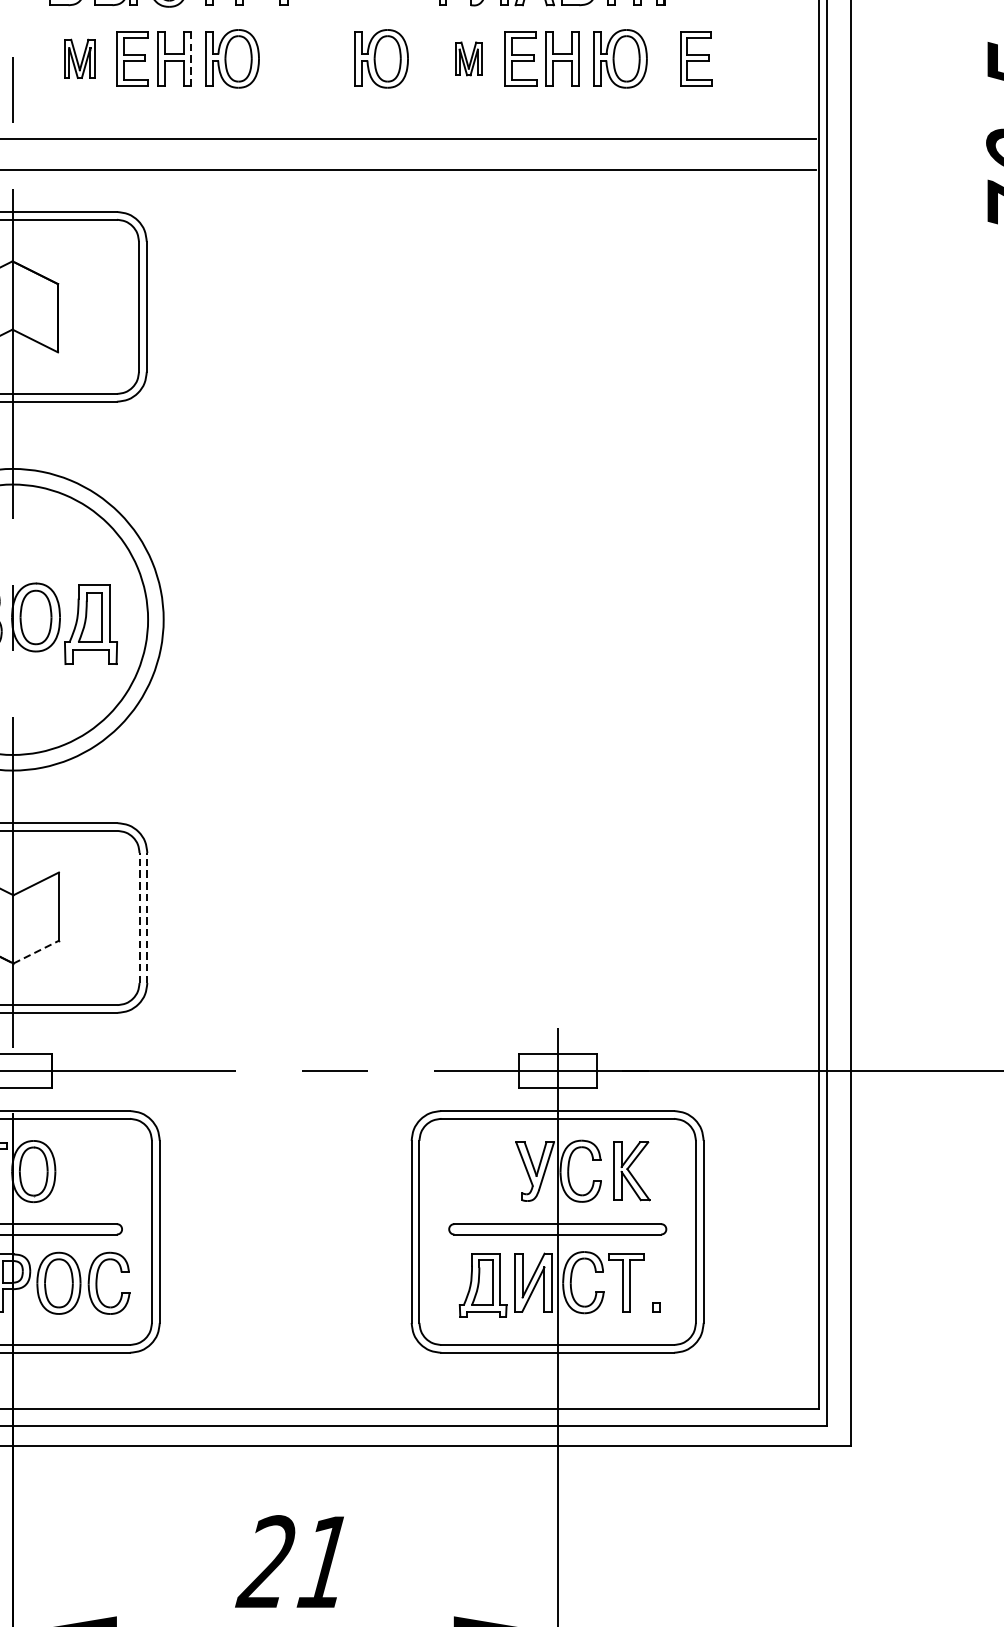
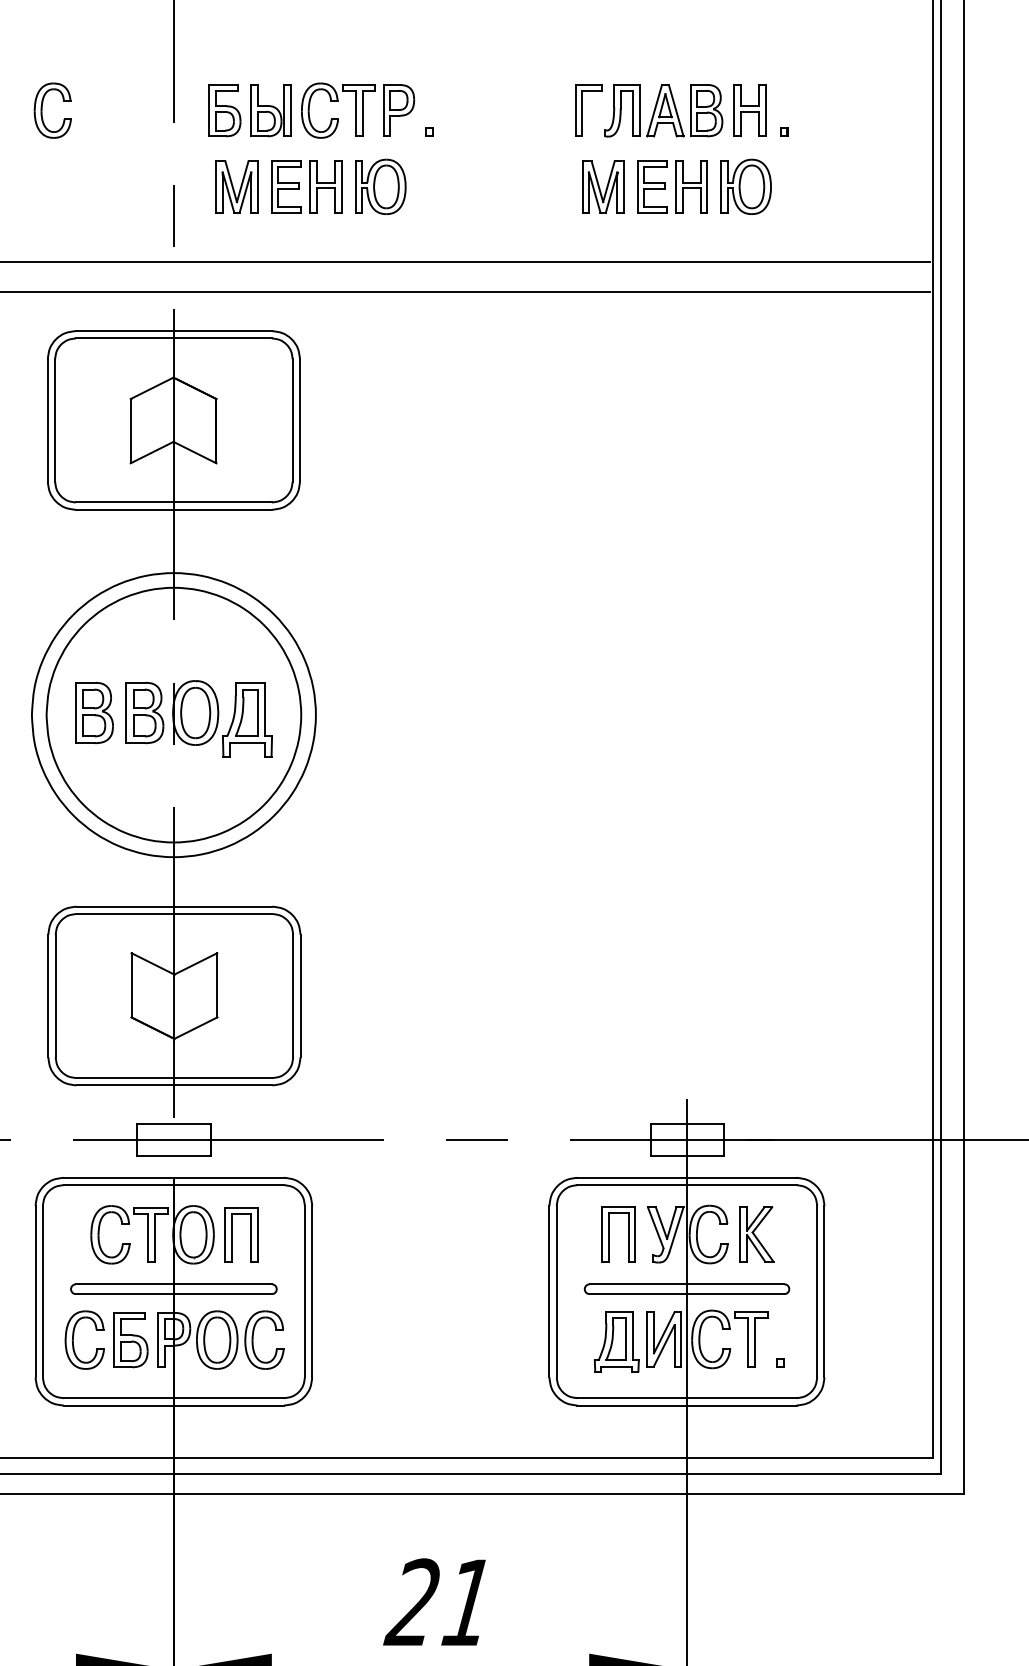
part: (79, 58) -> (236, 186), size x1.43
line: (190, 58) -> (341, 186), dashed -> solid
part: (380, 58) -> (520, 186), removed
part: (469, 58) -> (603, 186), size x1.67
part: (696, 58) -> (817, 186), removed
line: (139, 917) -> (293, 995), dashed -> solid
line: (147, 917) -> (300, 995), dashed -> solid
line: (35, 952) -> (195, 1028), dashed -> solid
part: (75, 1171) -> (232, 1234), added
part: (475, 1171) -> (609, 1234), added

